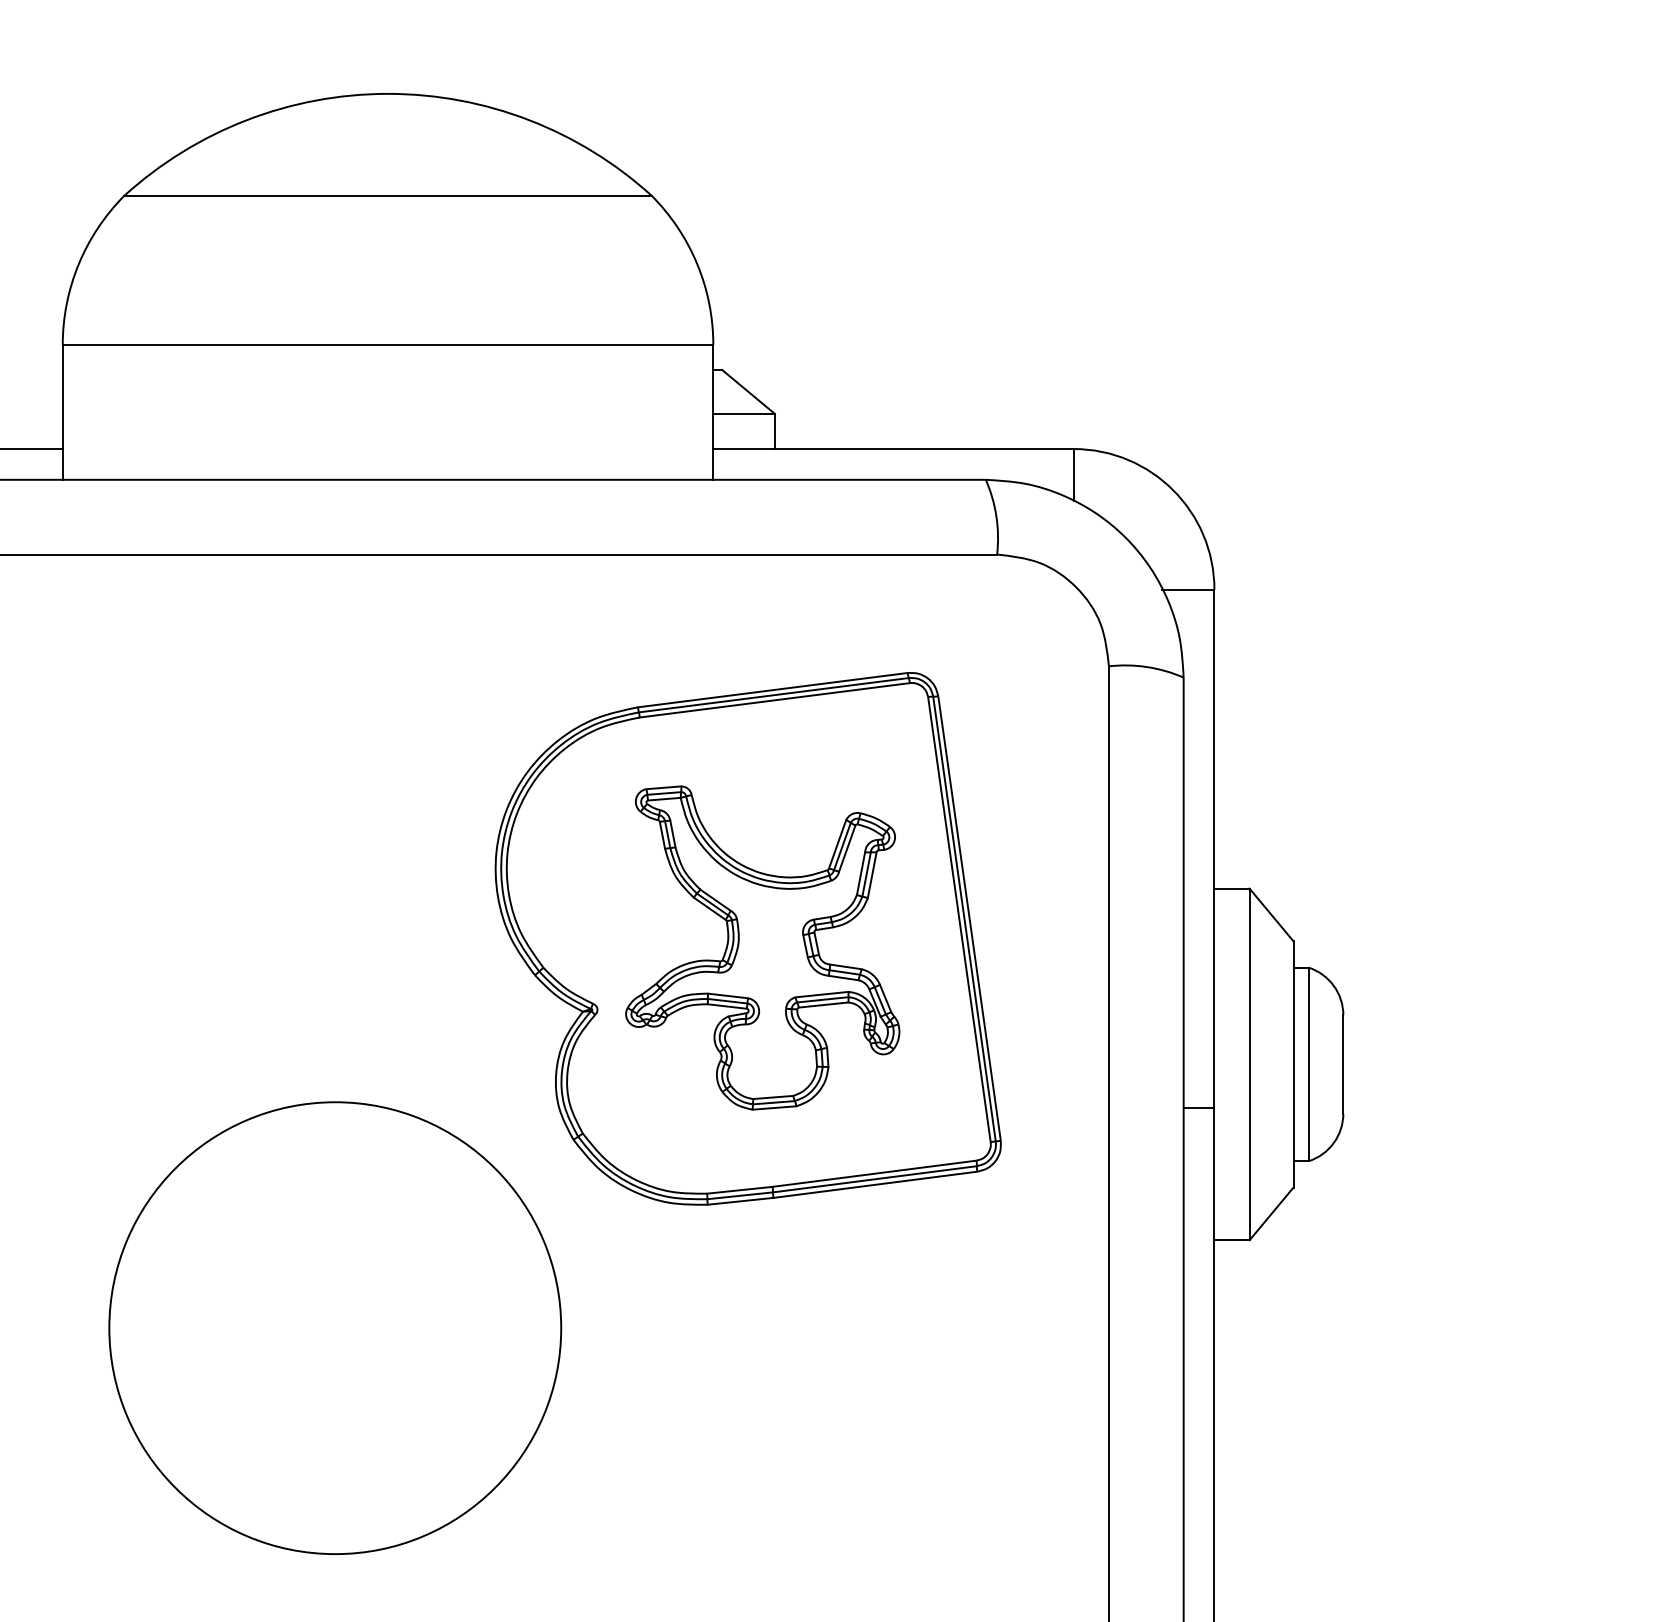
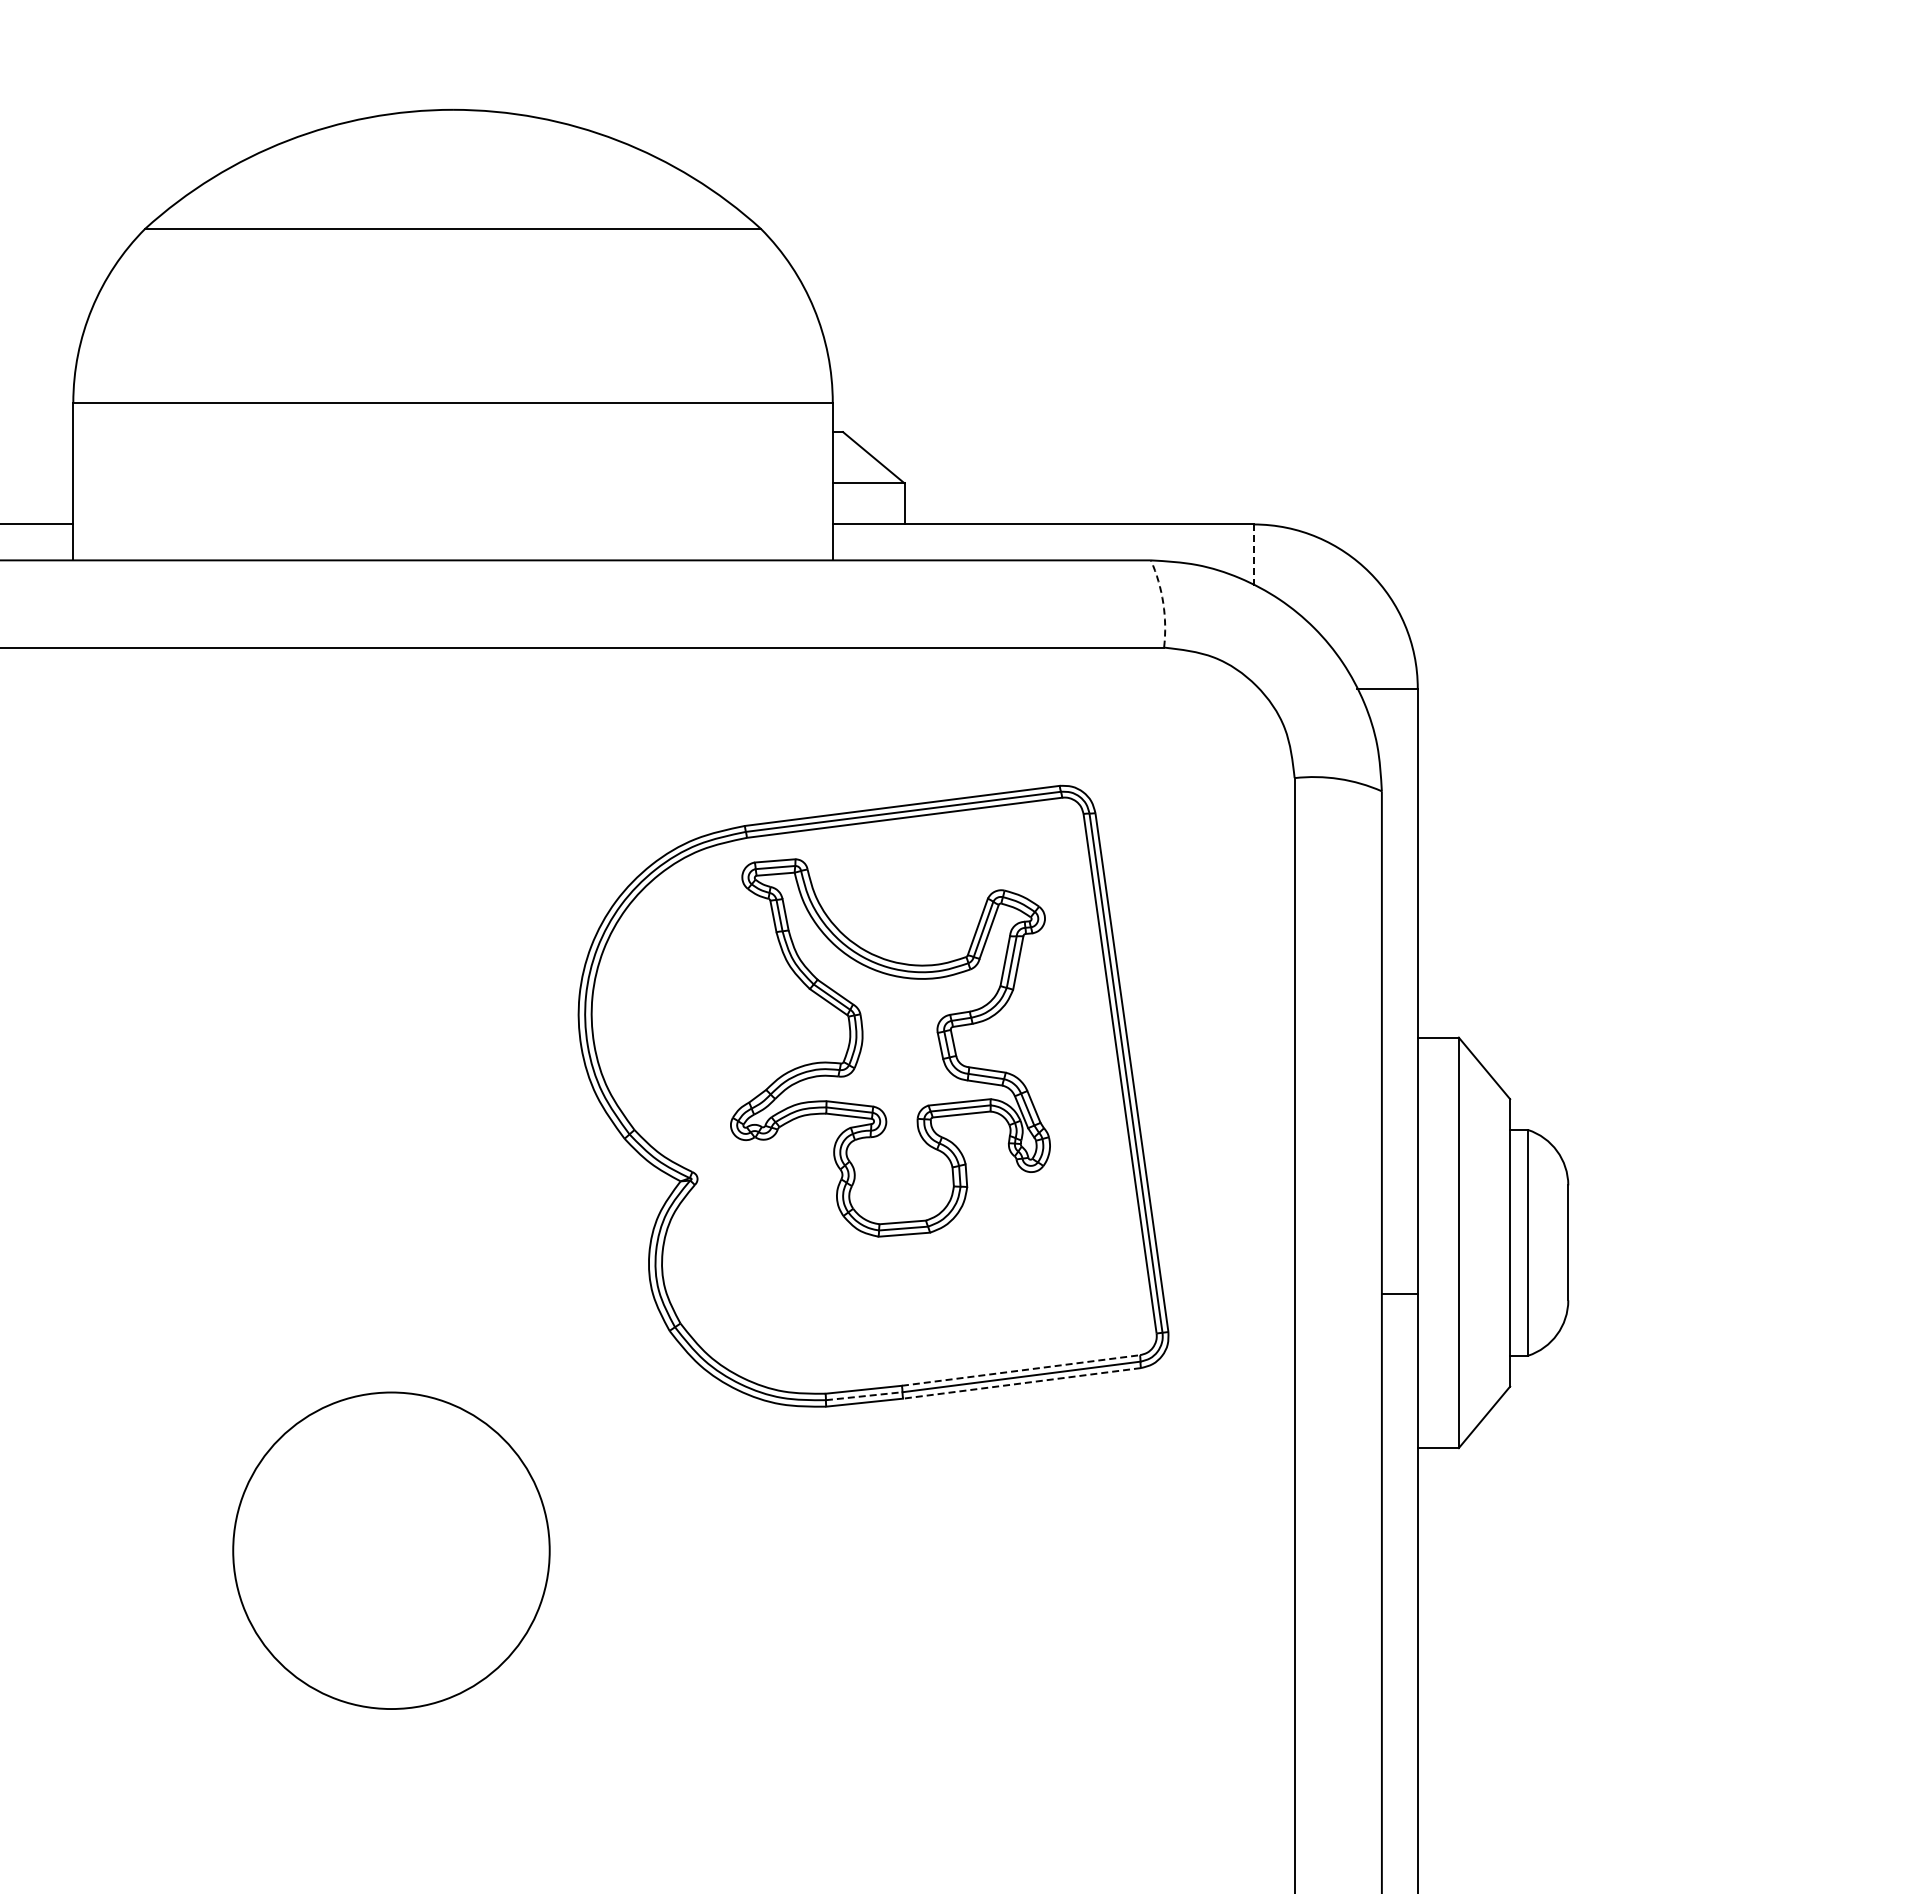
line: (1073, 475) -> (1253, 555), solid -> dashed
arc: (996, 516) -> (1163, 603), solid -> dashed
part: (762, 947) -> (890, 1047), moved
line: (874, 1173) -> (1021, 1370), solid -> dashed
line: (875, 1184) -> (1022, 1383), solid -> dashed
line: (740, 1196) -> (864, 1396), solid -> dashed
circle: (335, 1327) -> (391, 1550), size x0.6

